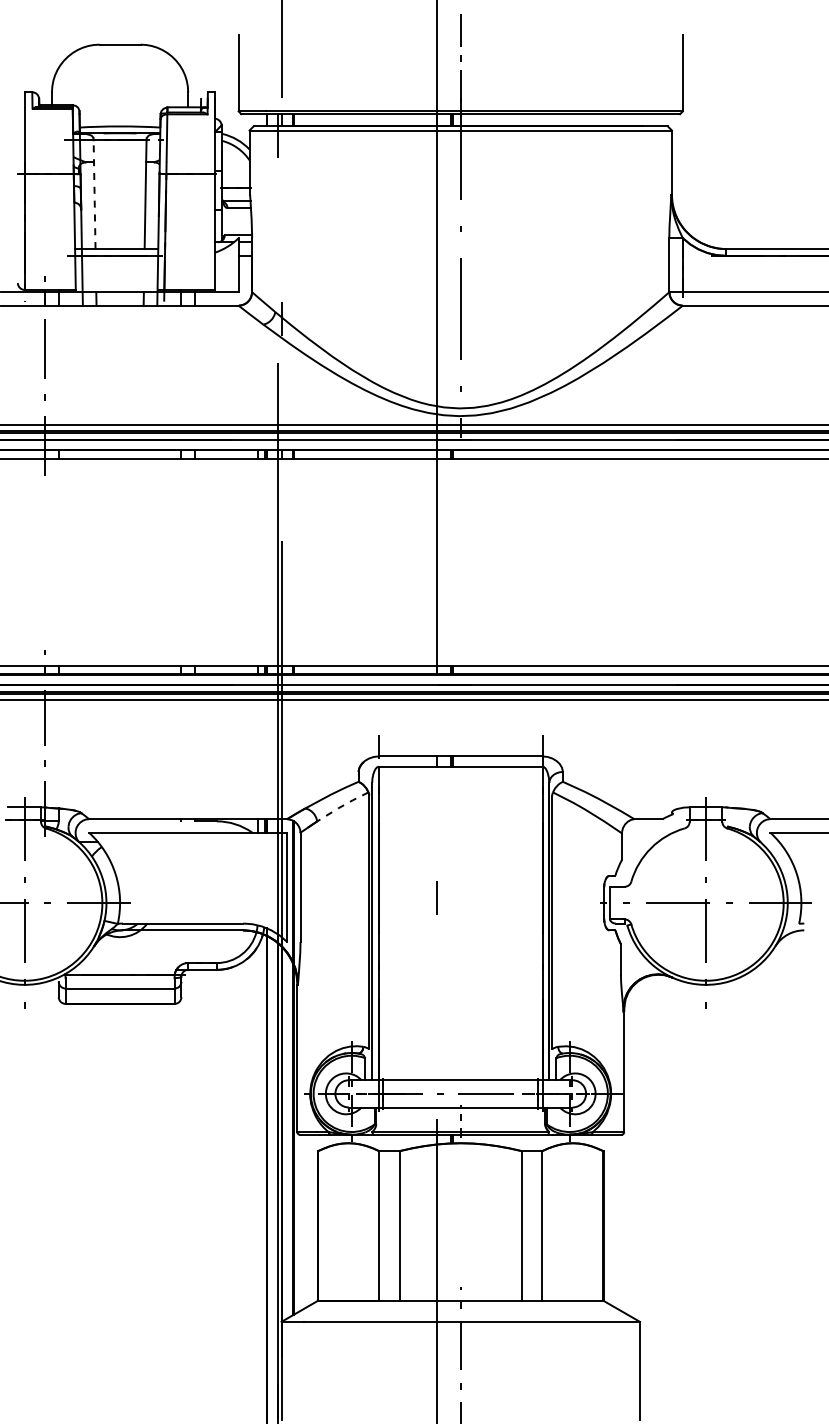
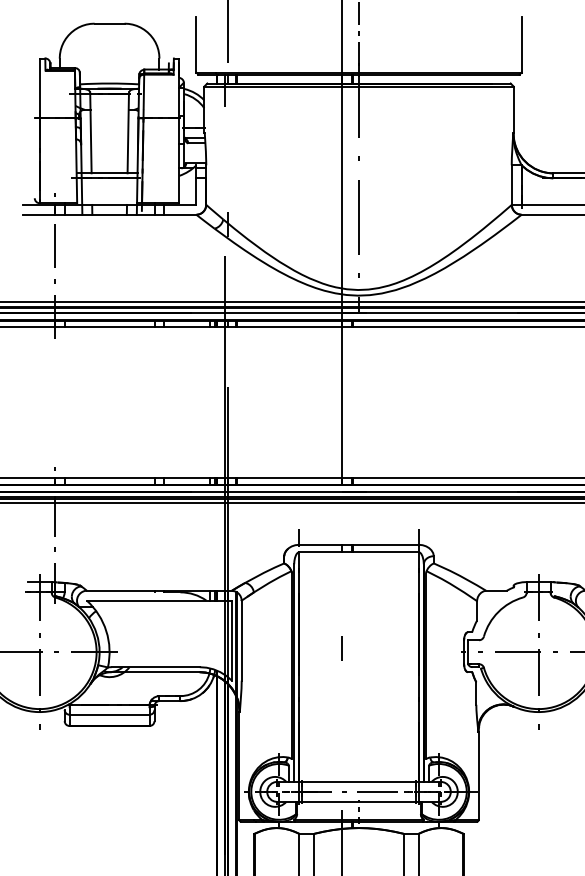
line: (94, 194) -> (90, 133), dashed -> solid
line: (342, 806) -> (272, 581), dashed -> solid

